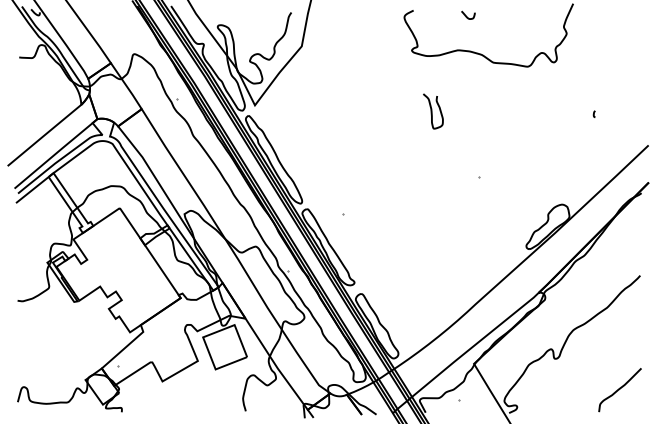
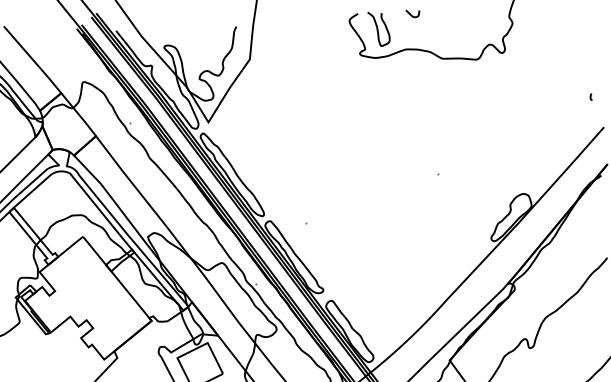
curve: (432, 111) -> (378, 29), moved
curve: (593, 113) -> (590, 96), moved

